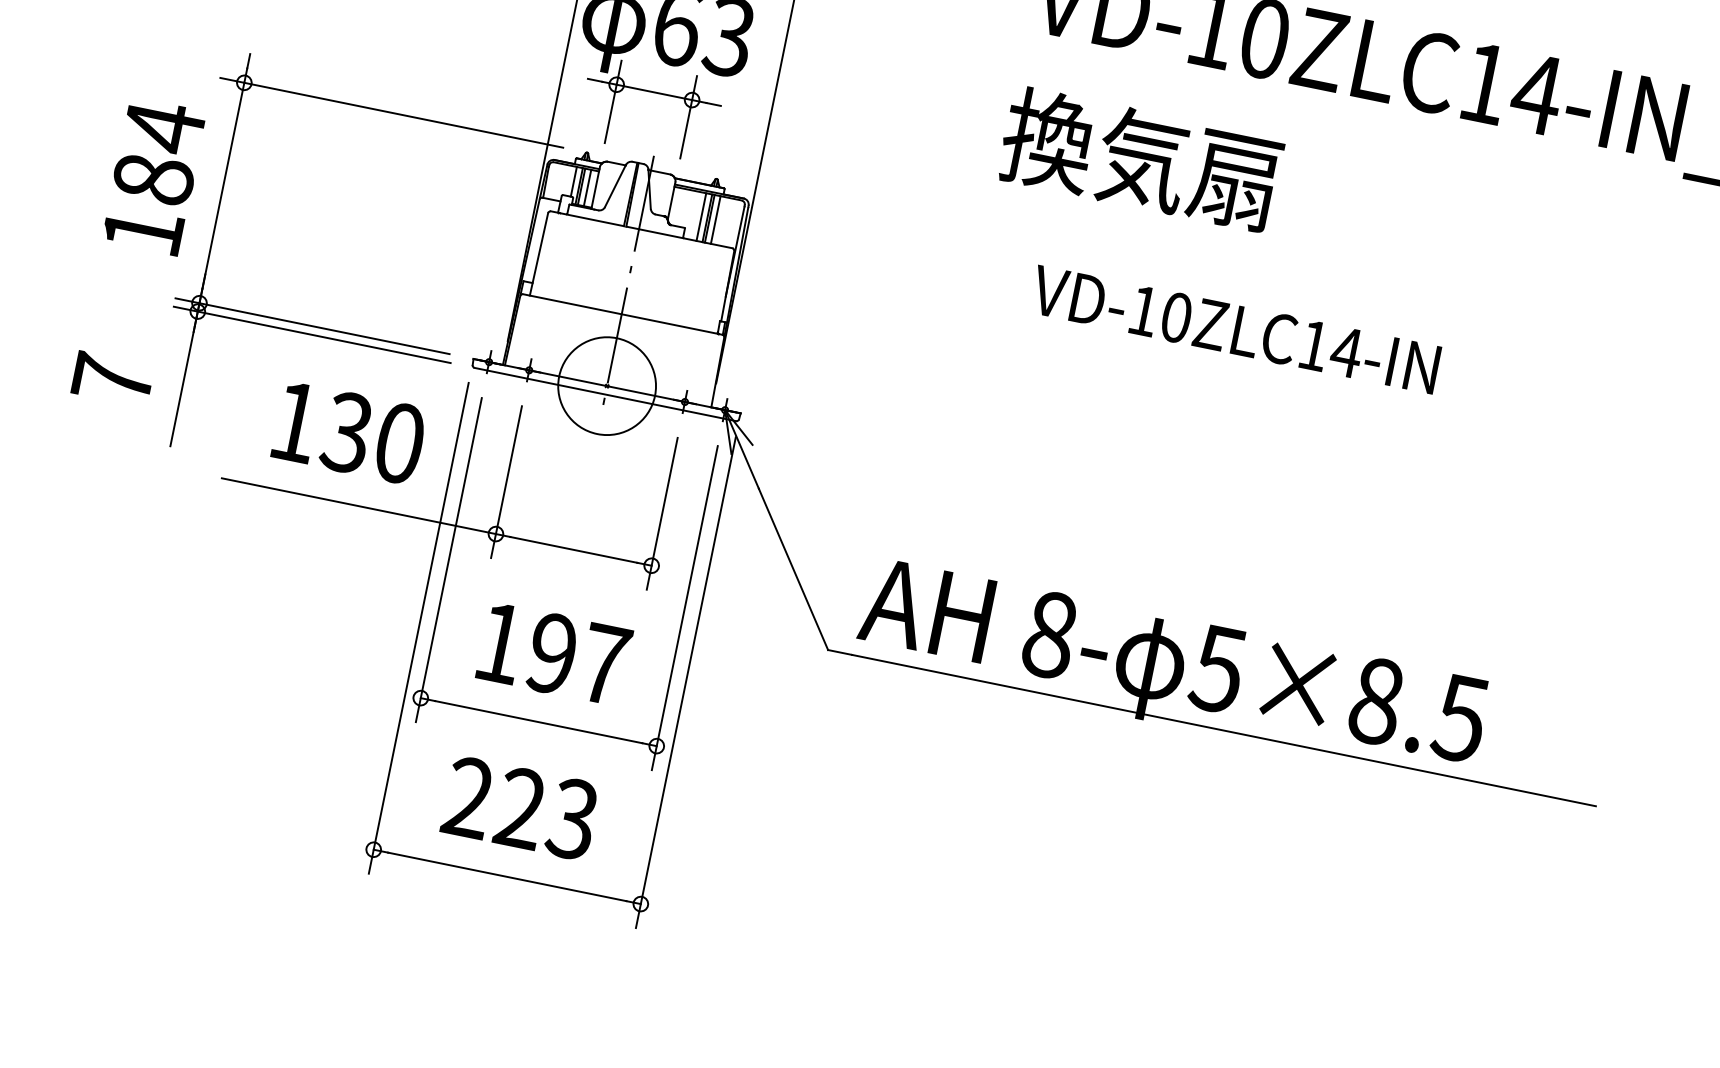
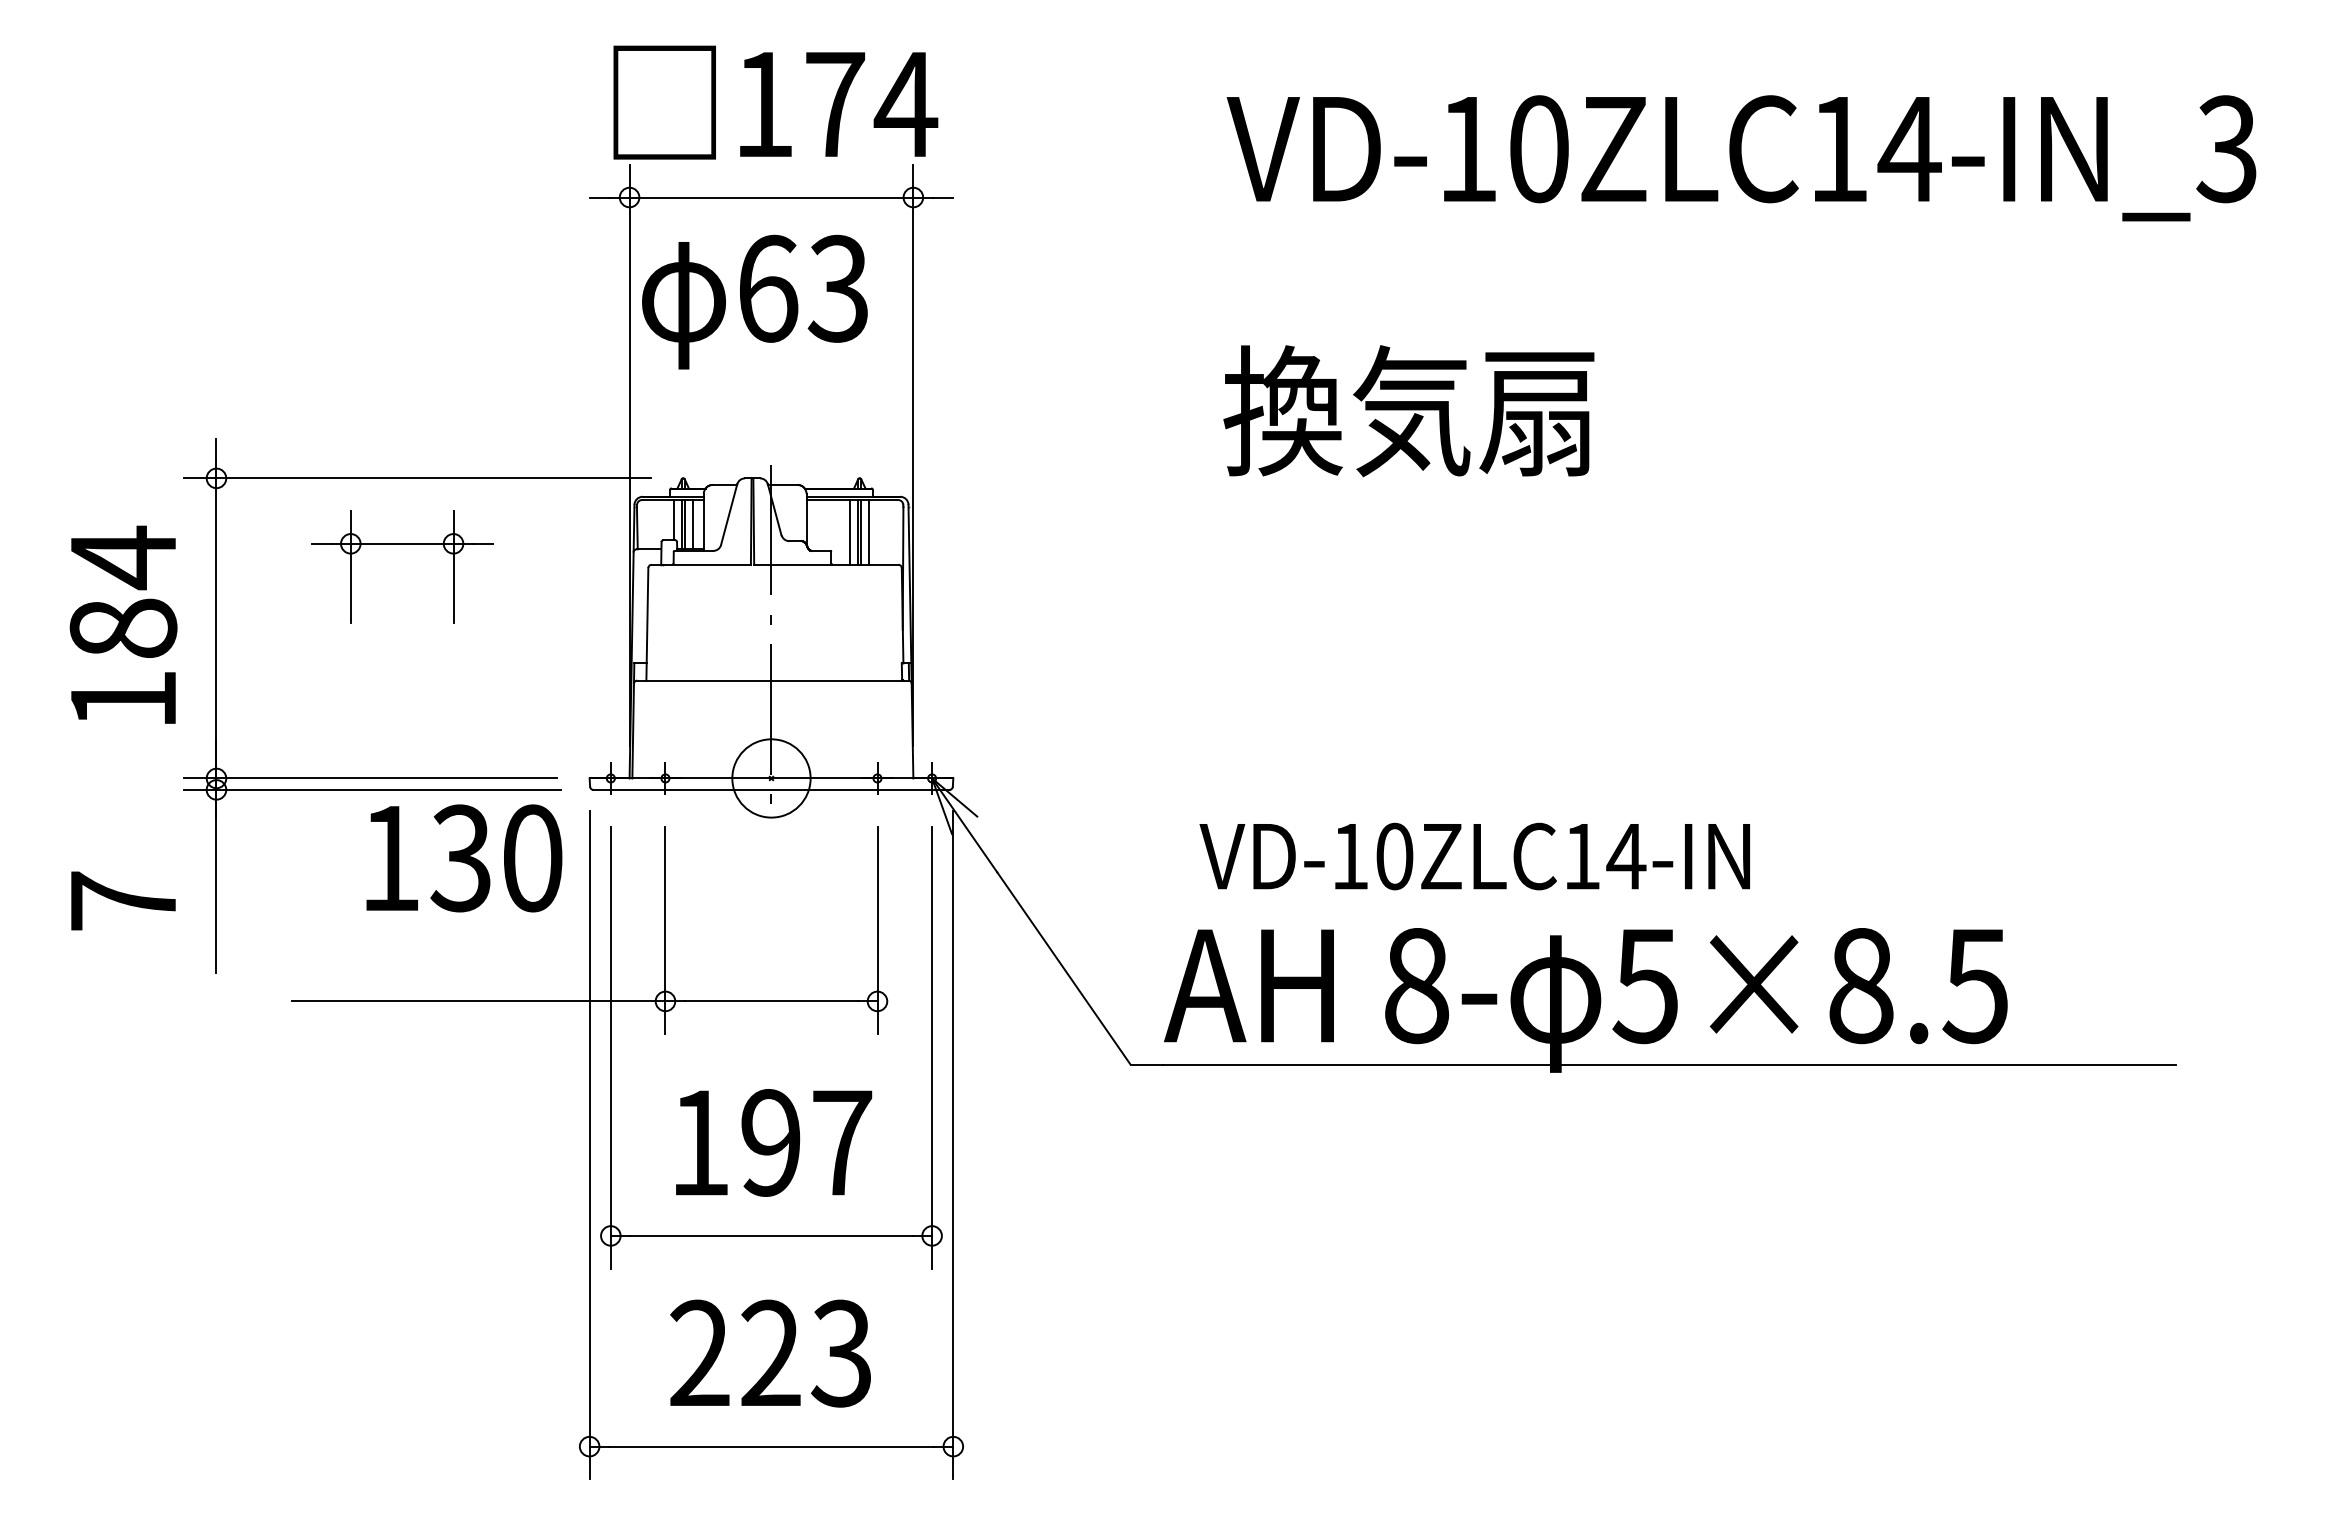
part: (654, 92) -> (402, 544), moved
text: (1140, 159) -> (1408, 411), moved
text: (1235, 329) -> (1474, 856), moved
circle: (607, 386) -> (771, 778), size x0.6
text: (349, 433) -> (464, 858), moved

